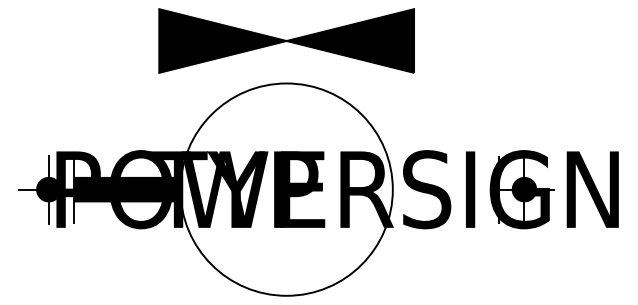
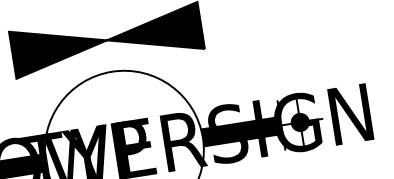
fill: (445, 189) -> (241, 131), added

